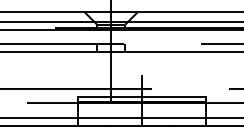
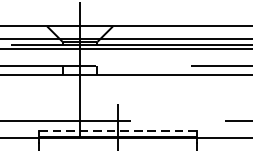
line: (142, 96) -> (118, 130), solid -> dashed

